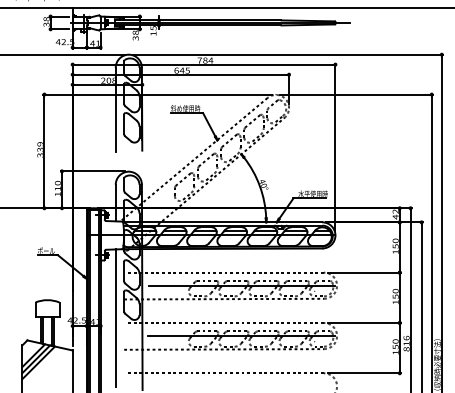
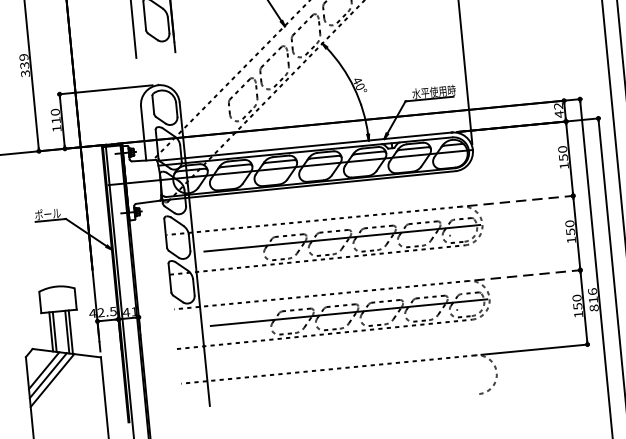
line: (364, 272) -> (521, 200), solid -> dashed
line: (115, 318) -> (159, 304), removed
line: (364, 322) -> (528, 274), solid -> dashed

